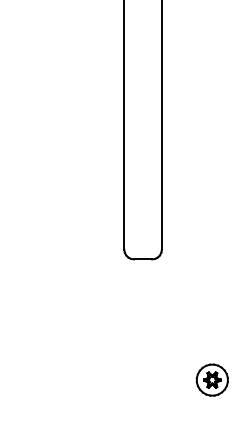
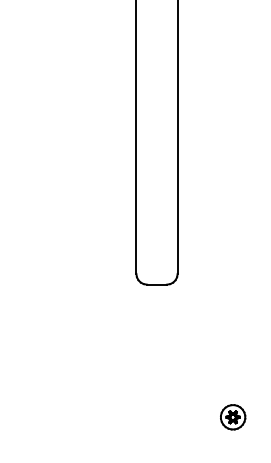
part: (212, 380) -> (233, 417), size x0.71

